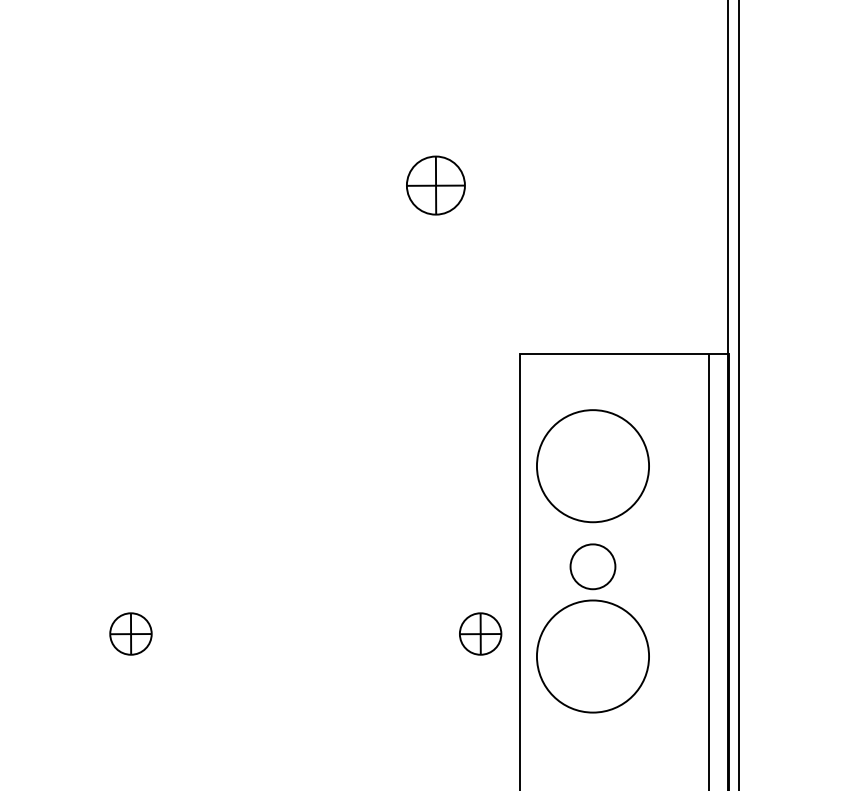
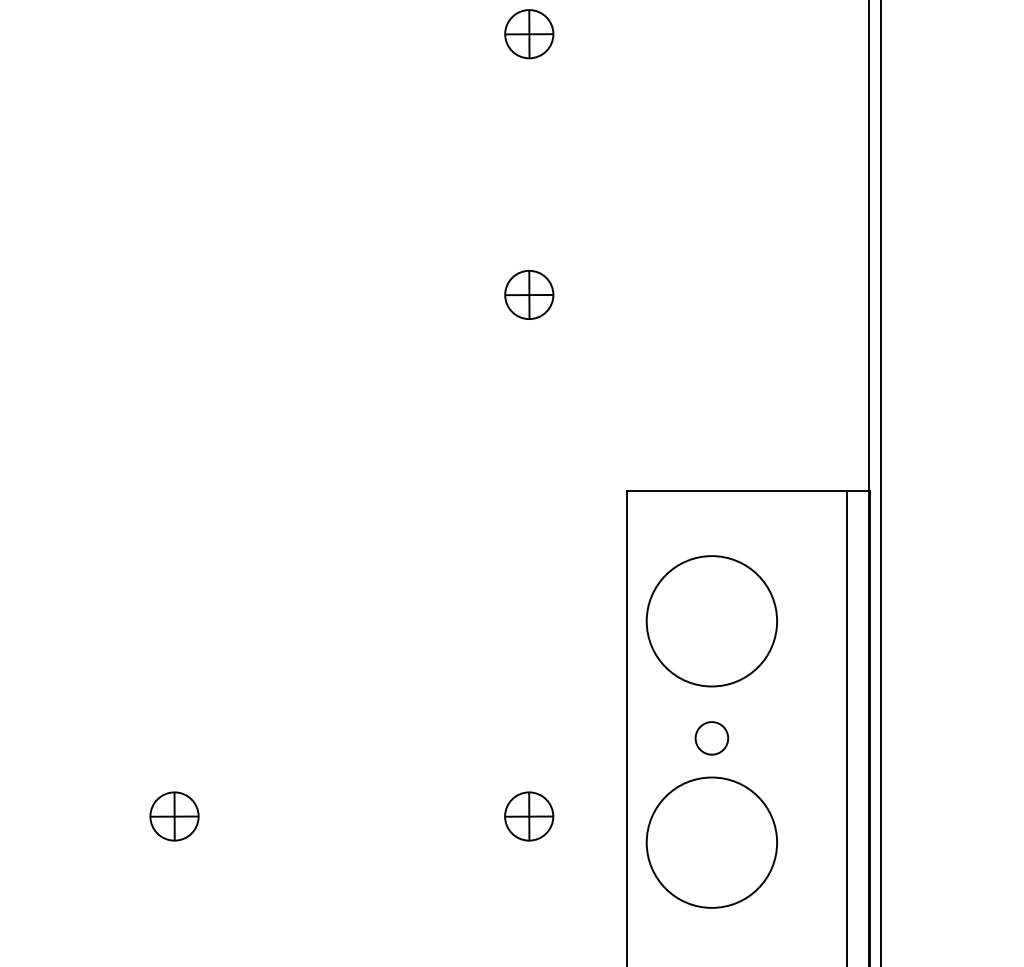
part: (436, 185) -> (529, 294), size x0.71
part: (592, 566) -> (711, 738), size x0.62
part: (480, 634) -> (529, 816), moved

